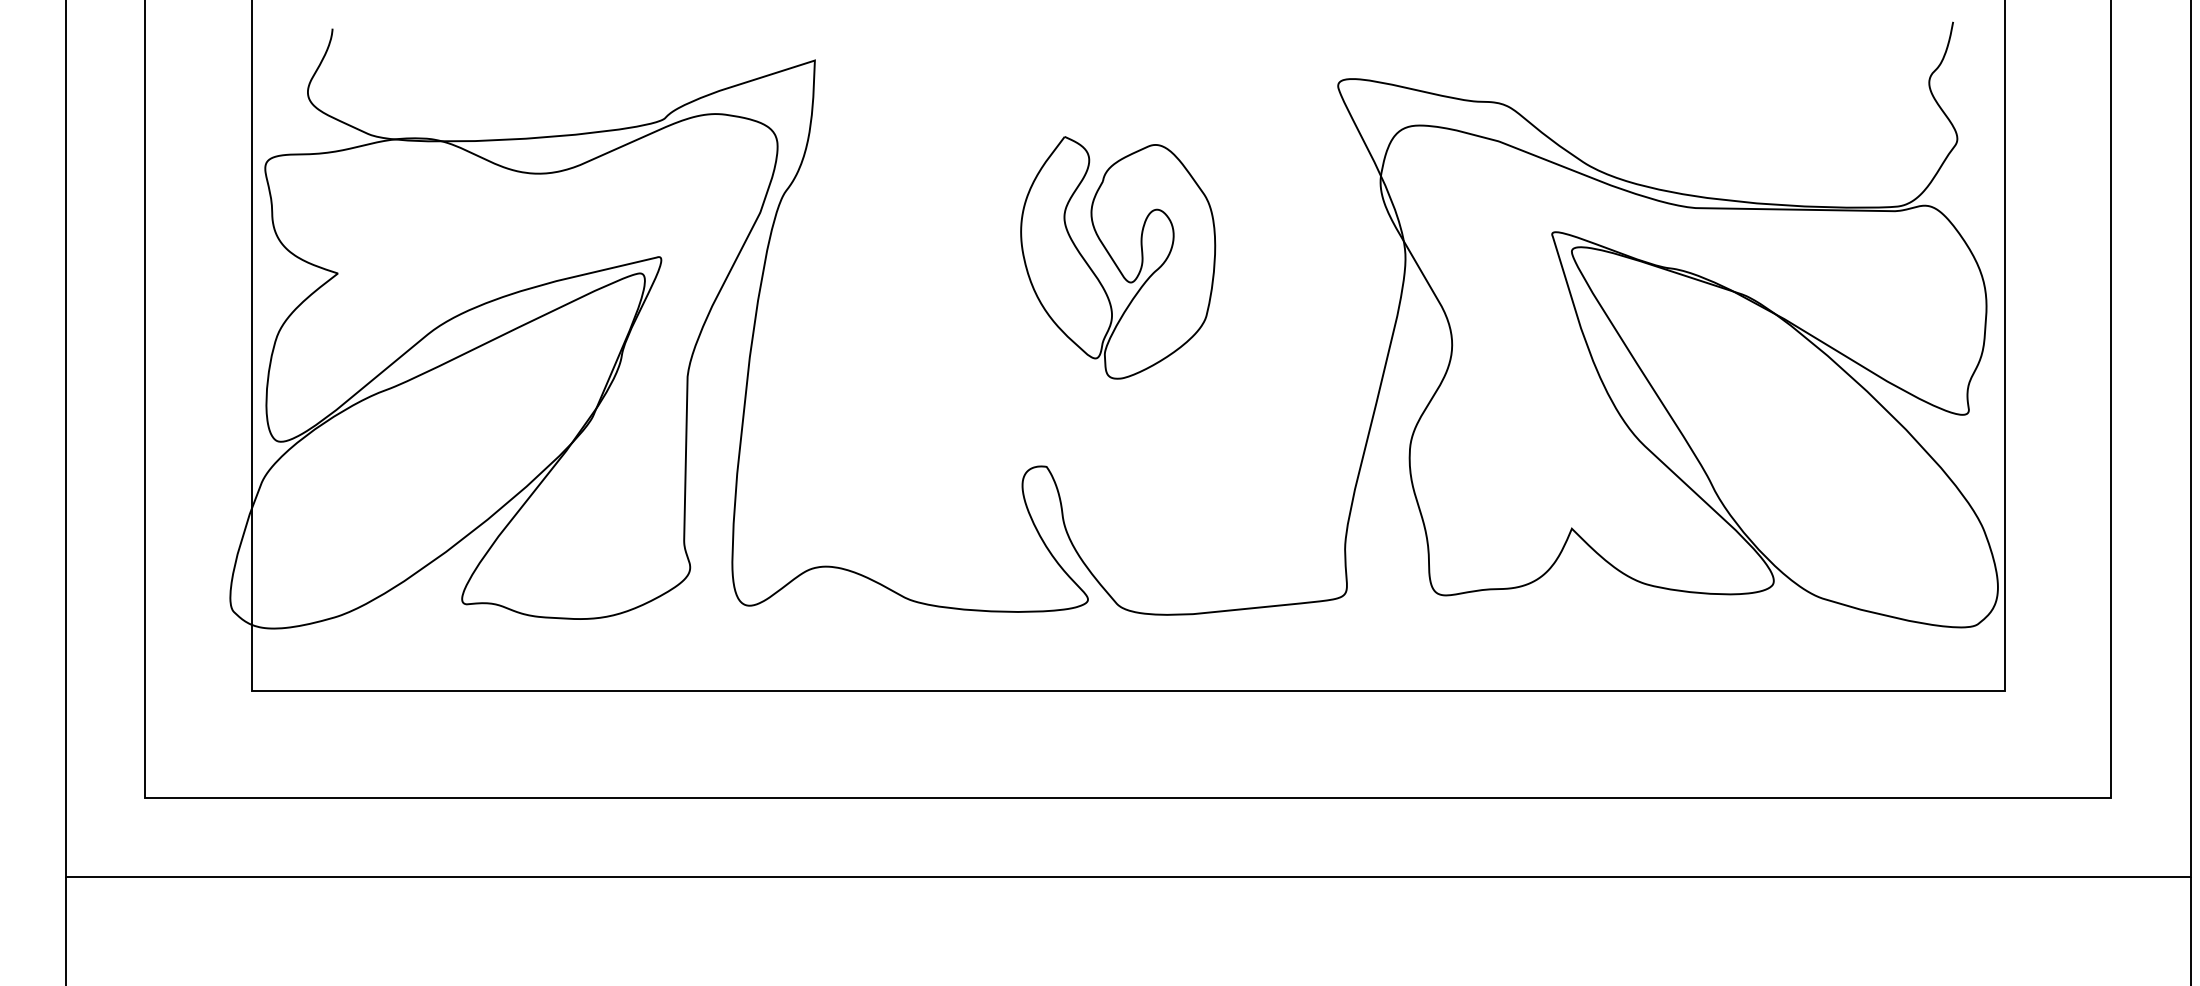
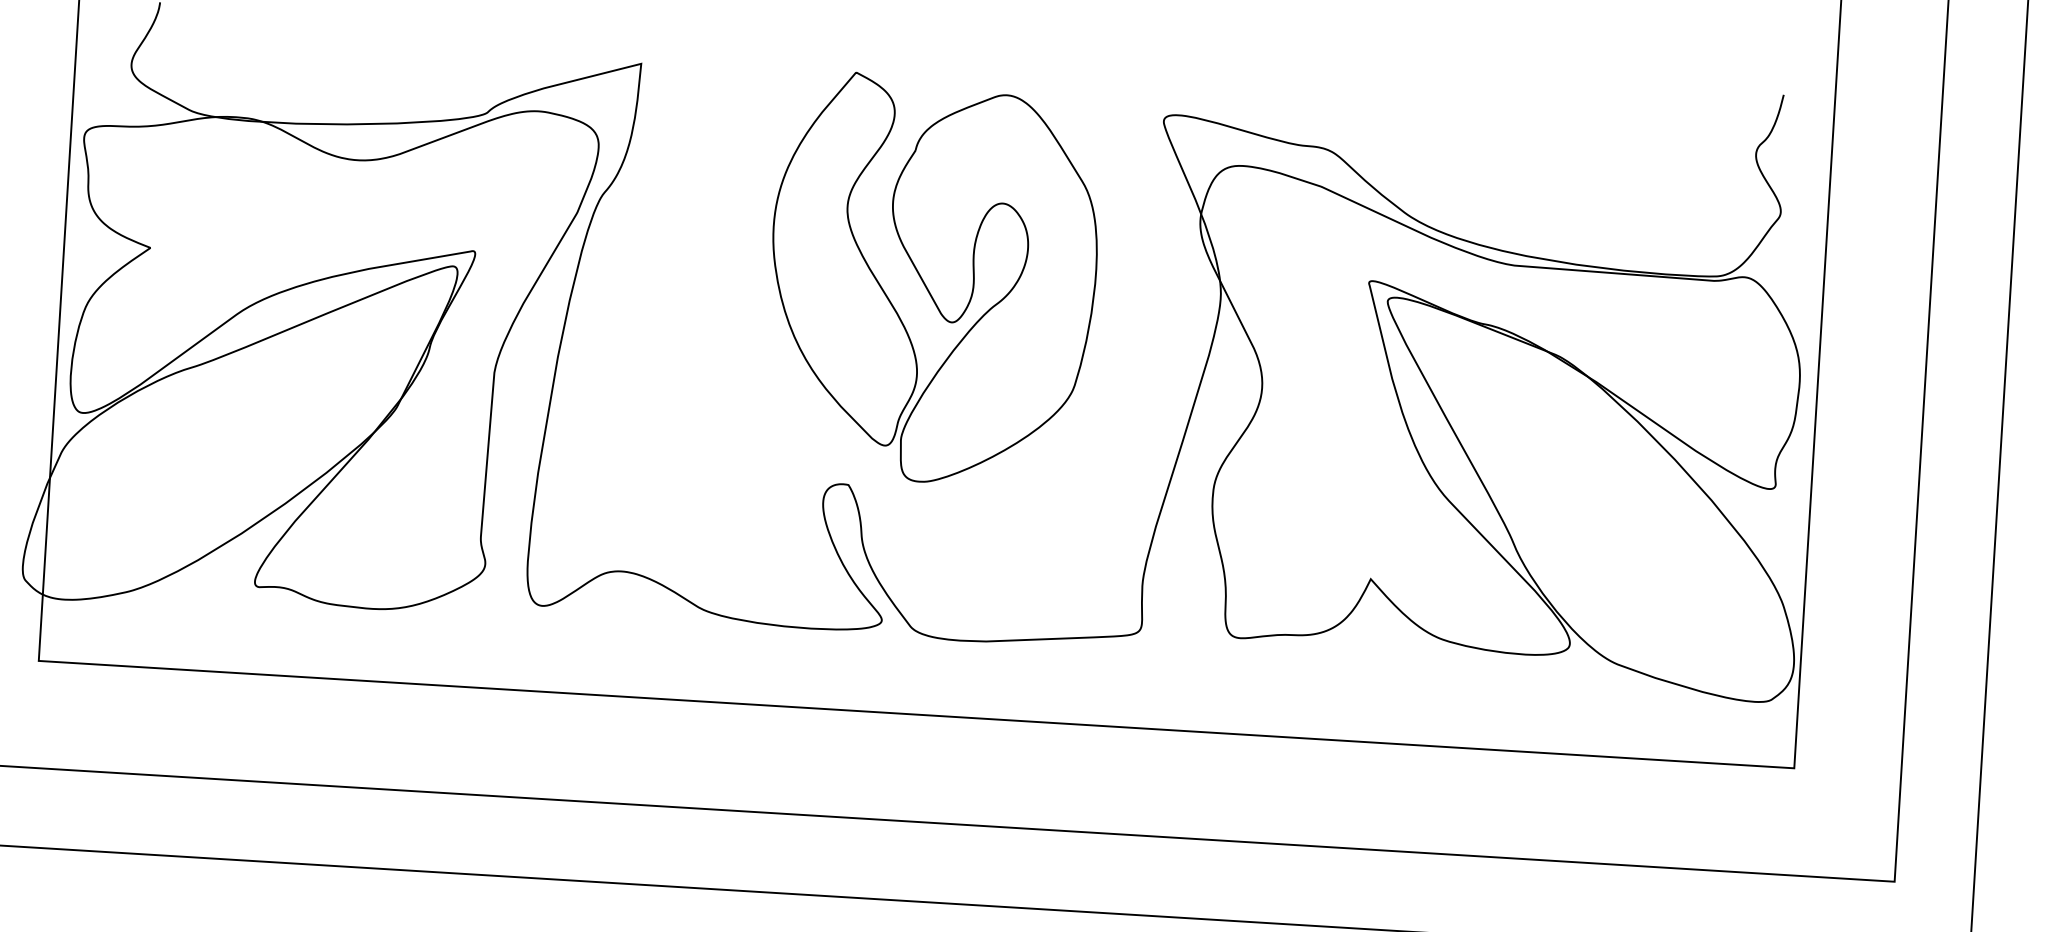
part: (1117, 257) -> (932, 279), size x1.67

